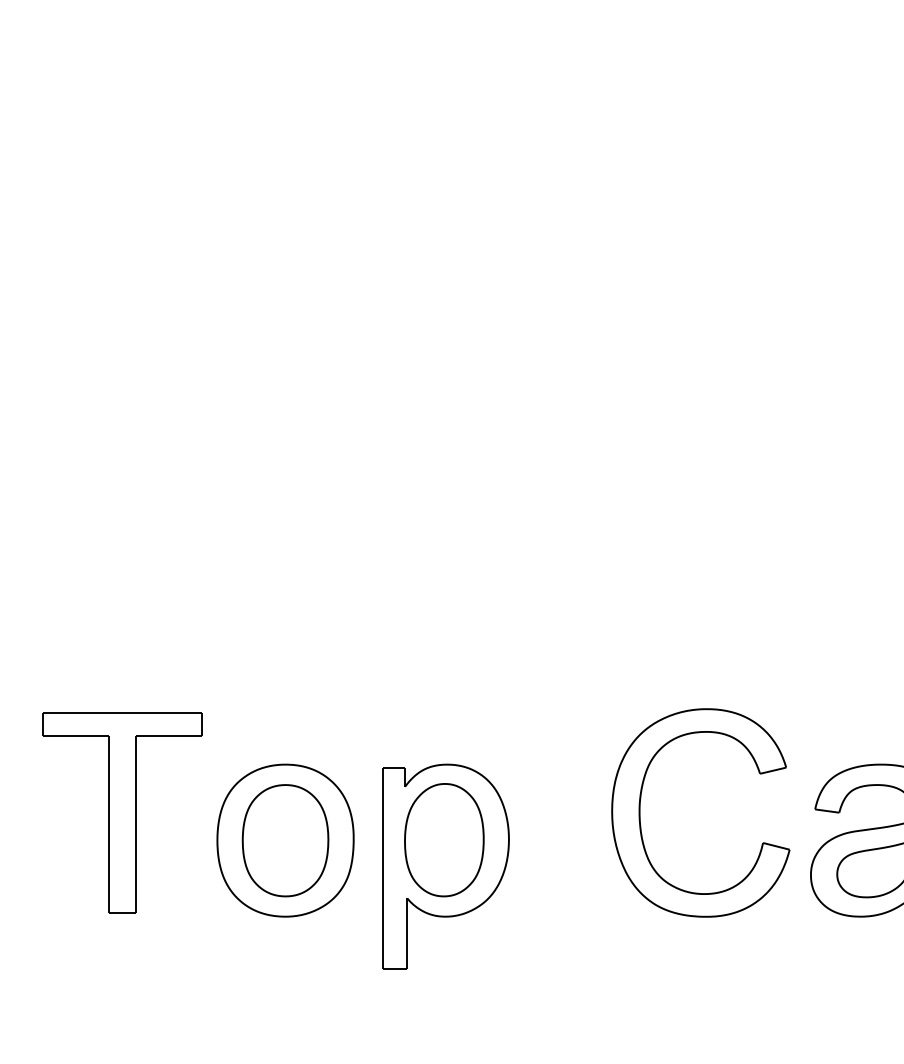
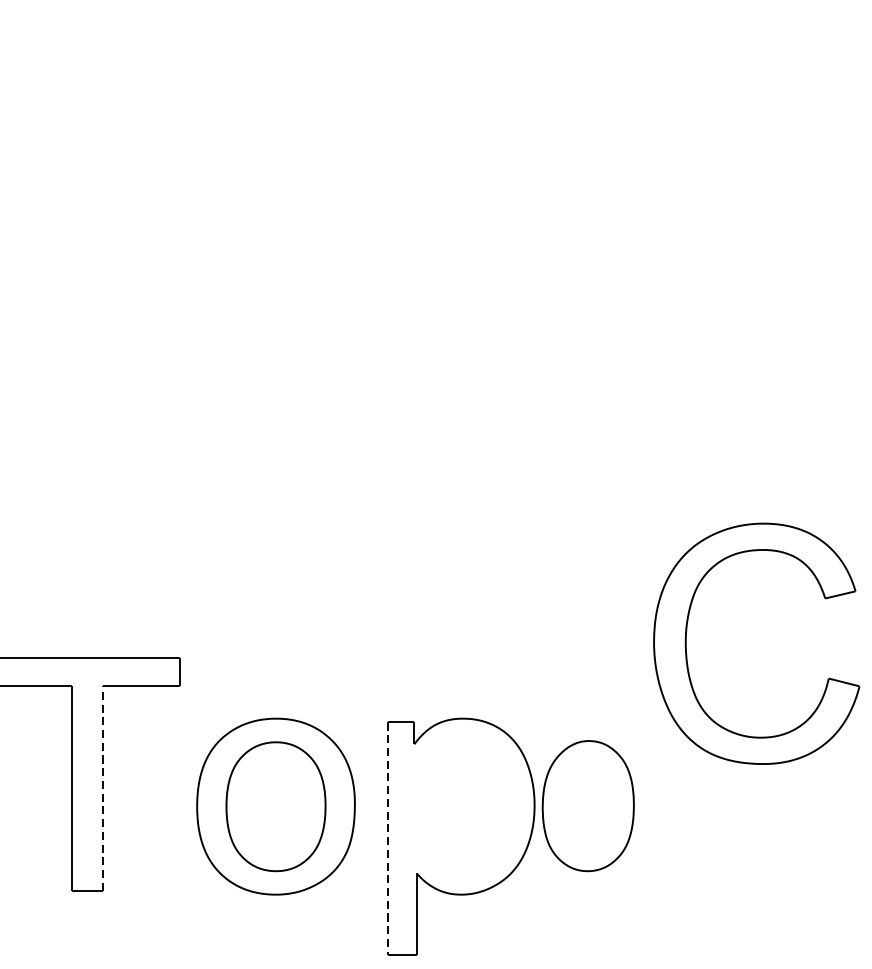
part: (640, 812) -> (686, 643), moved
line: (136, 824) -> (103, 787), solid -> dashed
part: (444, 840) -> (588, 806), moved
line: (382, 868) -> (388, 838), solid -> dashed

